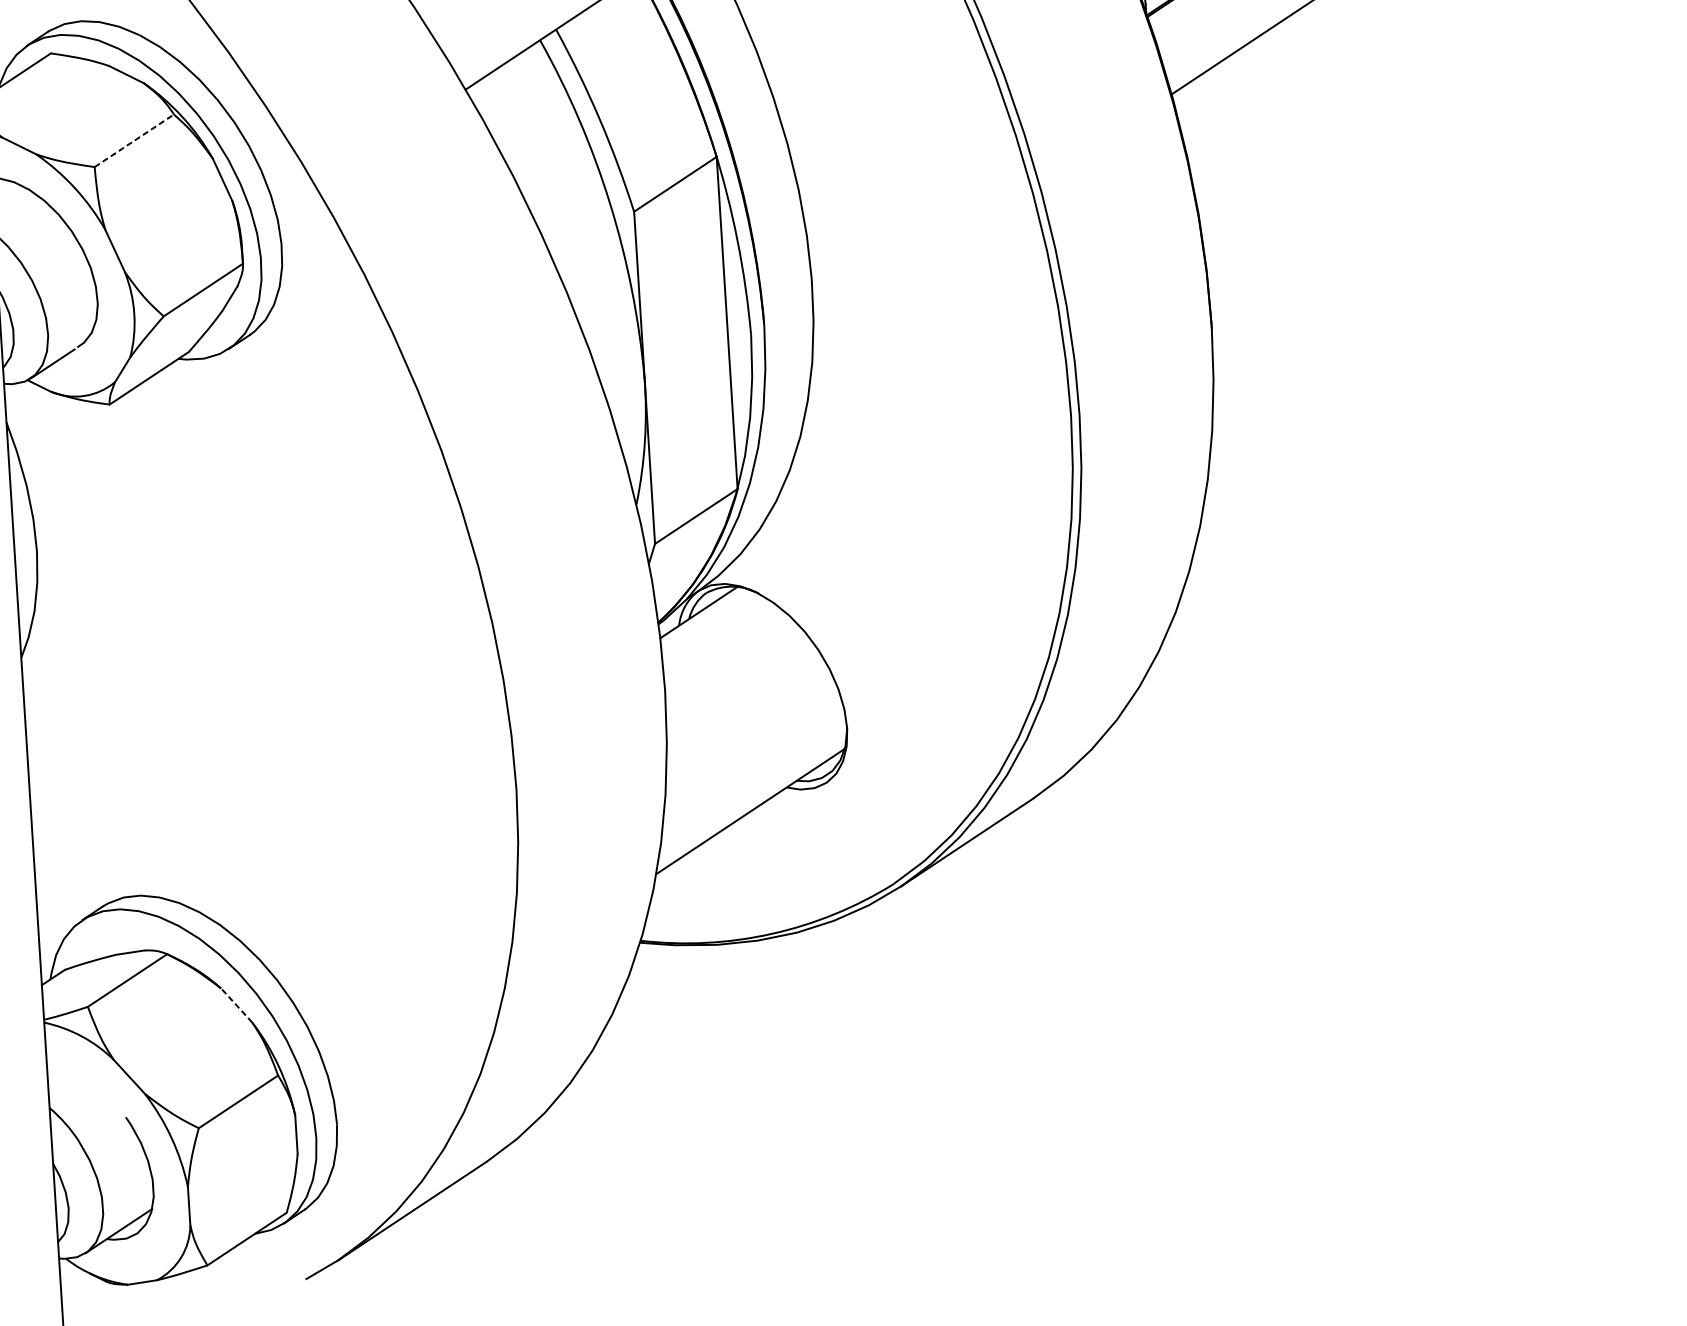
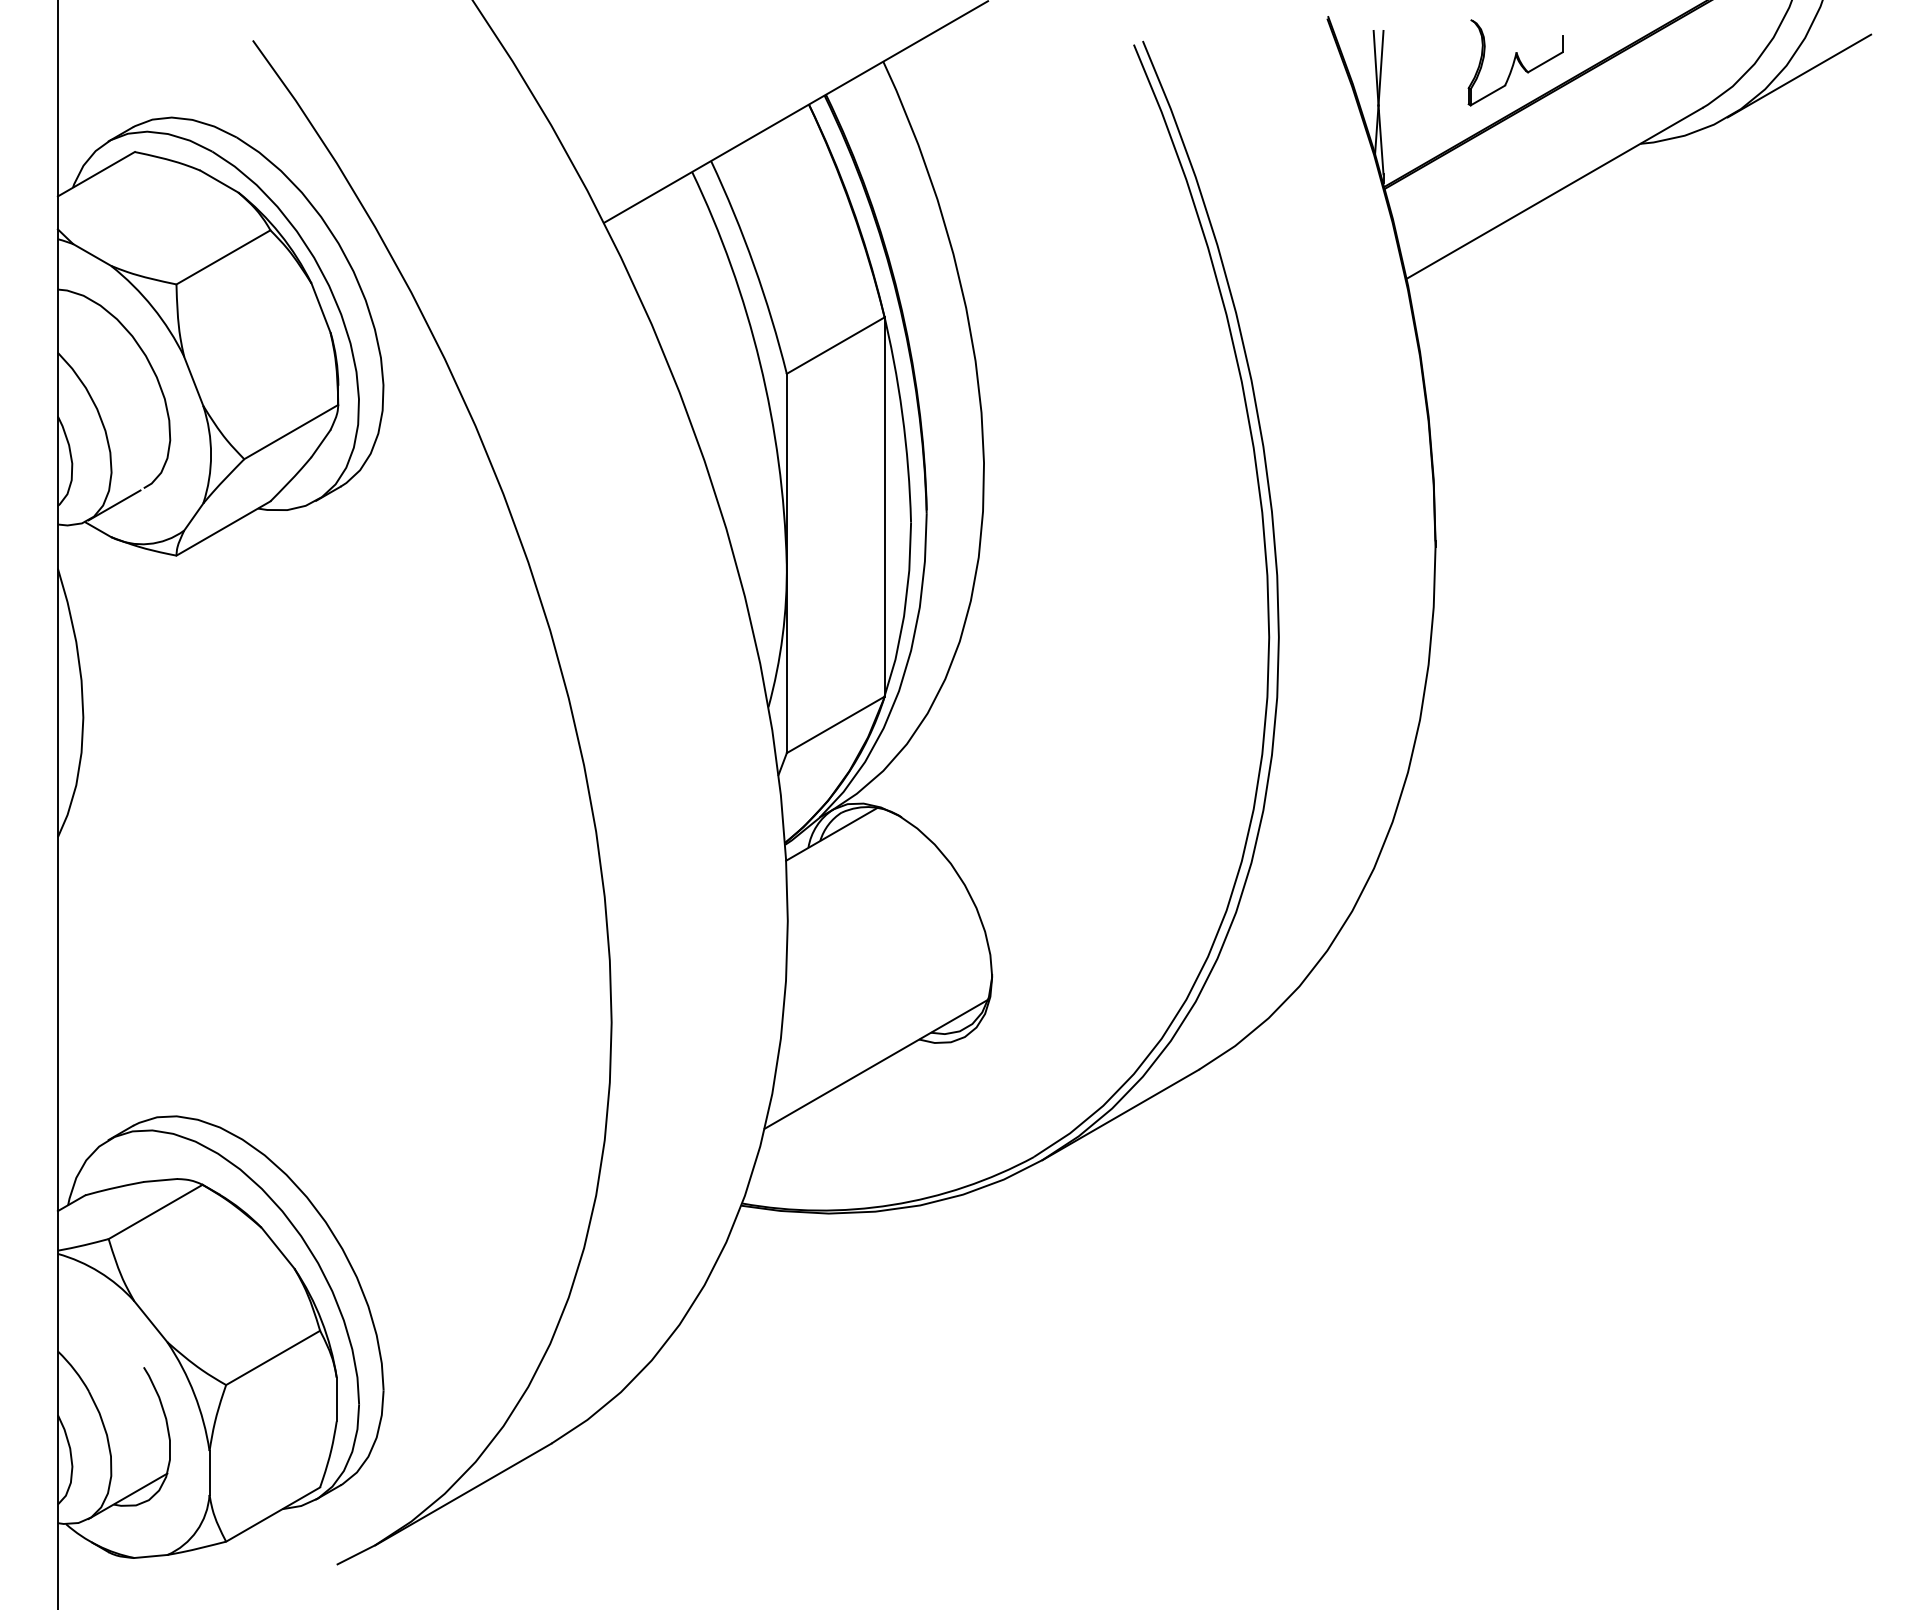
line: (134, 140) -> (223, 257), dashed -> solid
line: (236, 1004) -> (277, 1247), dashed -> solid

